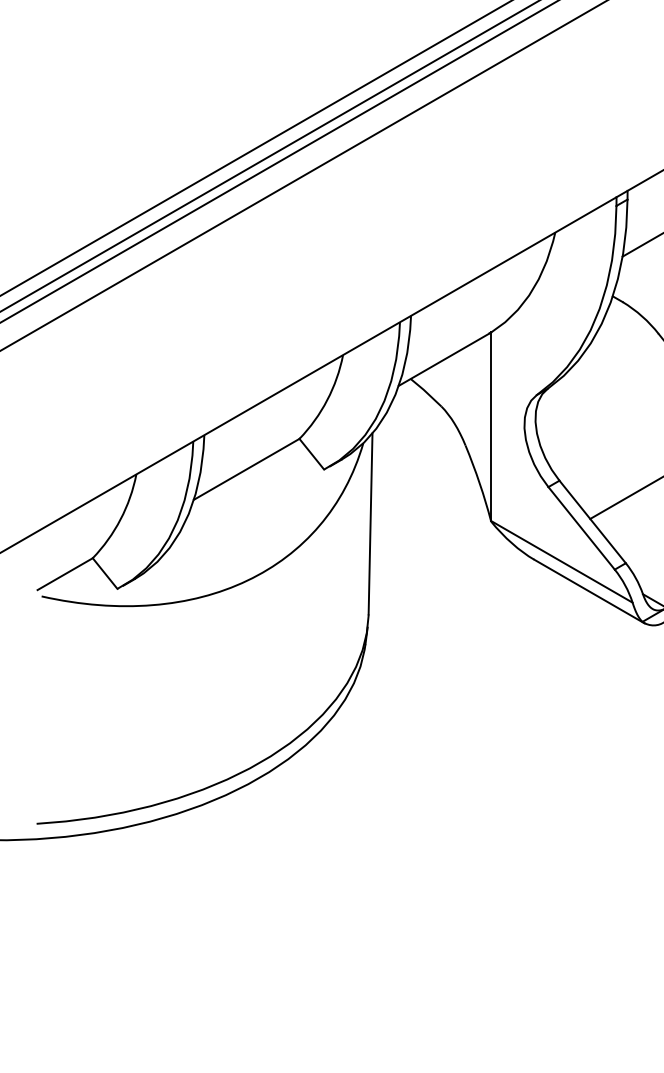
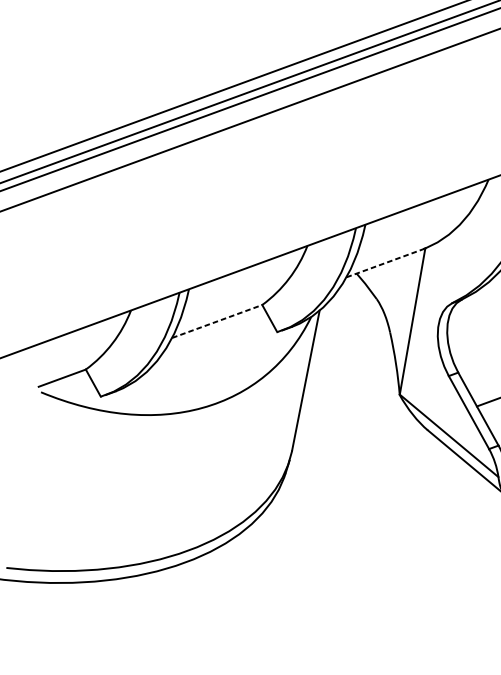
line: (444, 359) -> (385, 263), solid -> dashed
line: (246, 469) -> (217, 321), solid -> dashed

